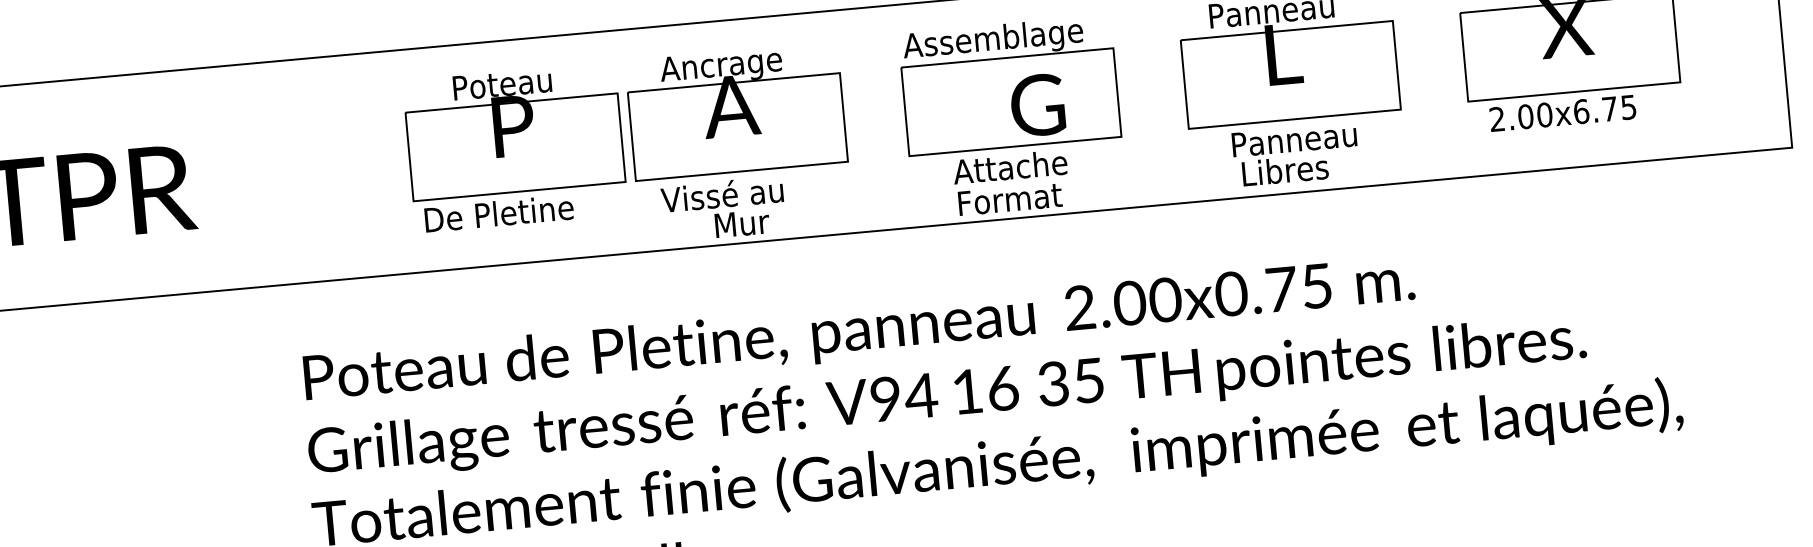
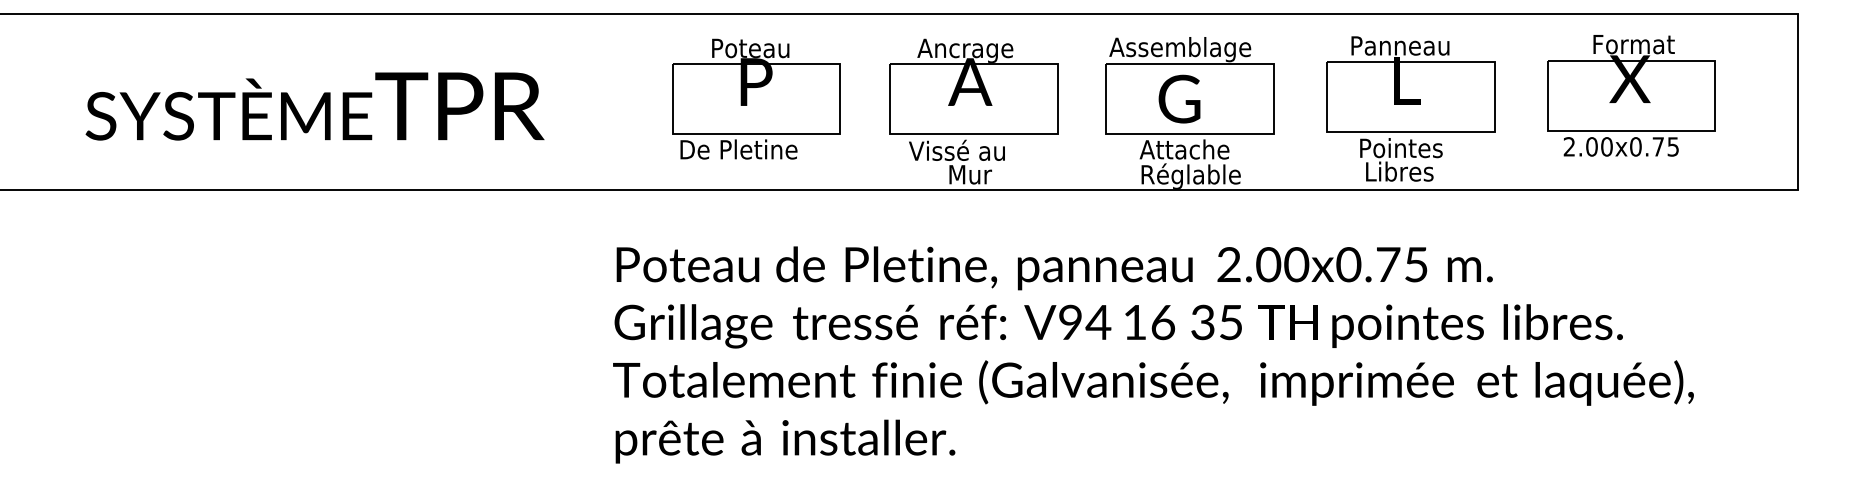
text: (1037, 104) -> (1179, 98), moved
text: (1580, 111) -> (1635, 146), 2.00x6.75 -> 2.00x0.75
text: (1302, 139) -> (1415, 148), Panneau -> Pointes
part: (515, 146) -> (756, 98), moved
text: (1023, 199) -> (1192, 175), Format -> Réglable

